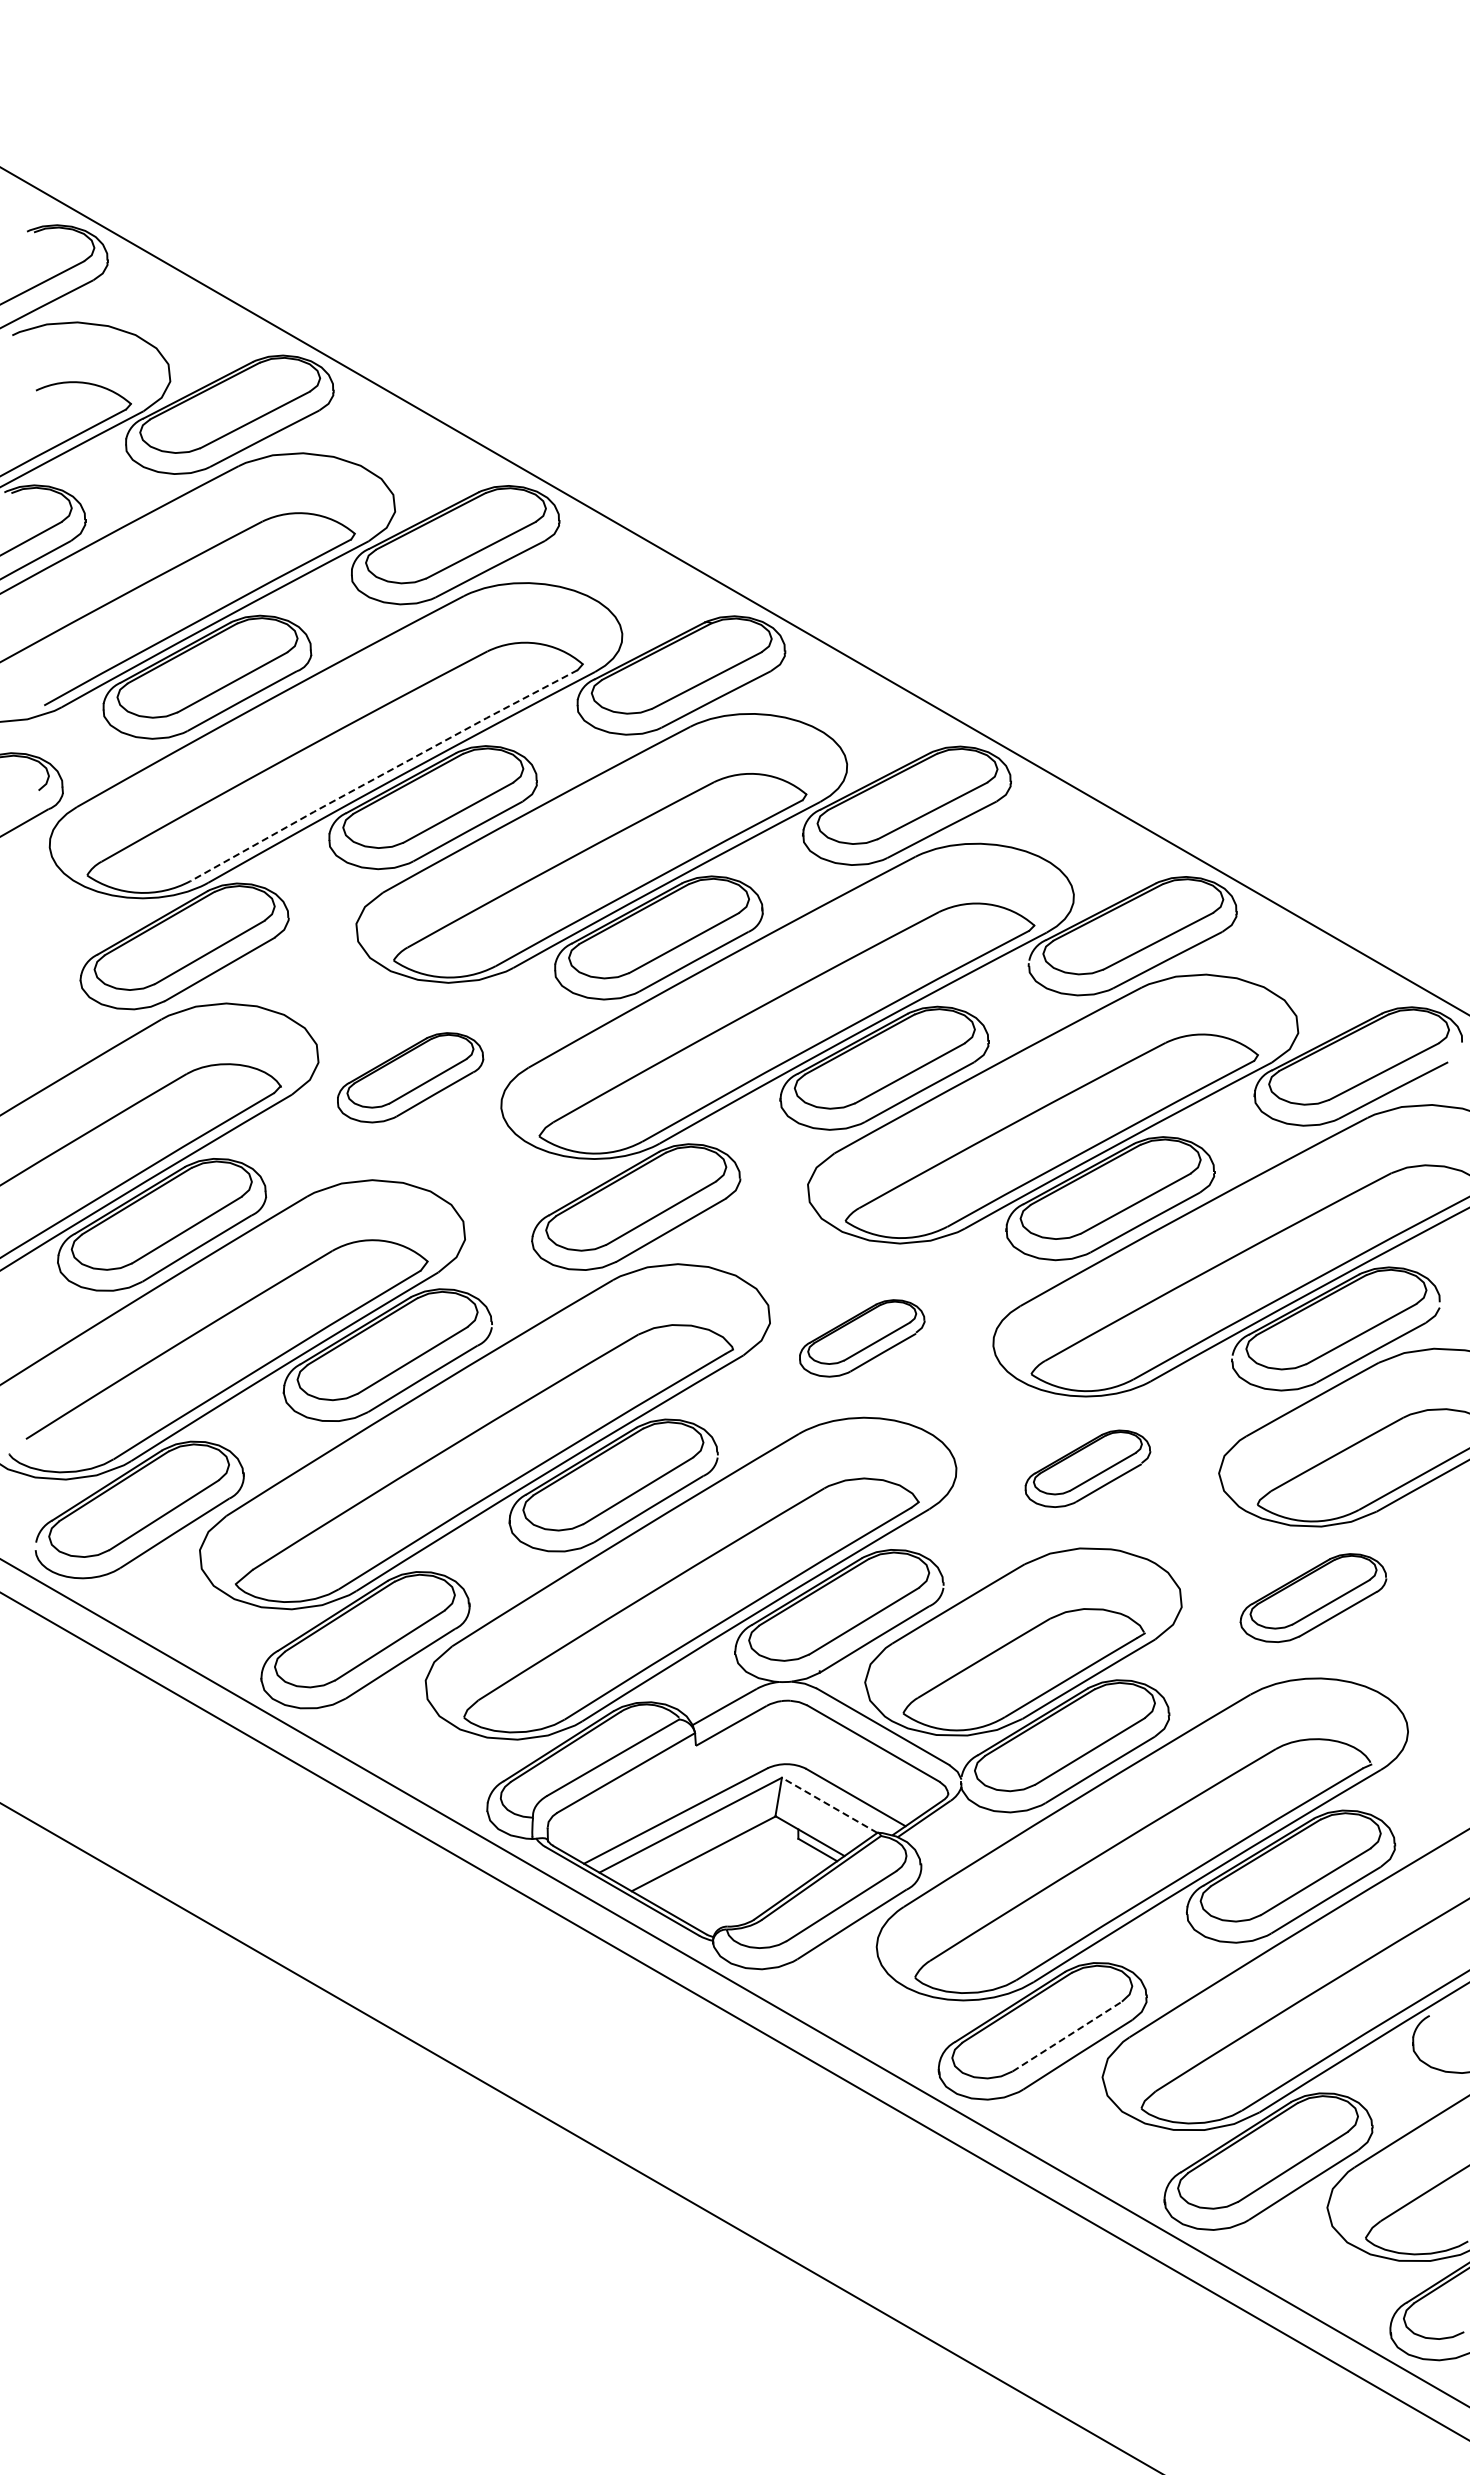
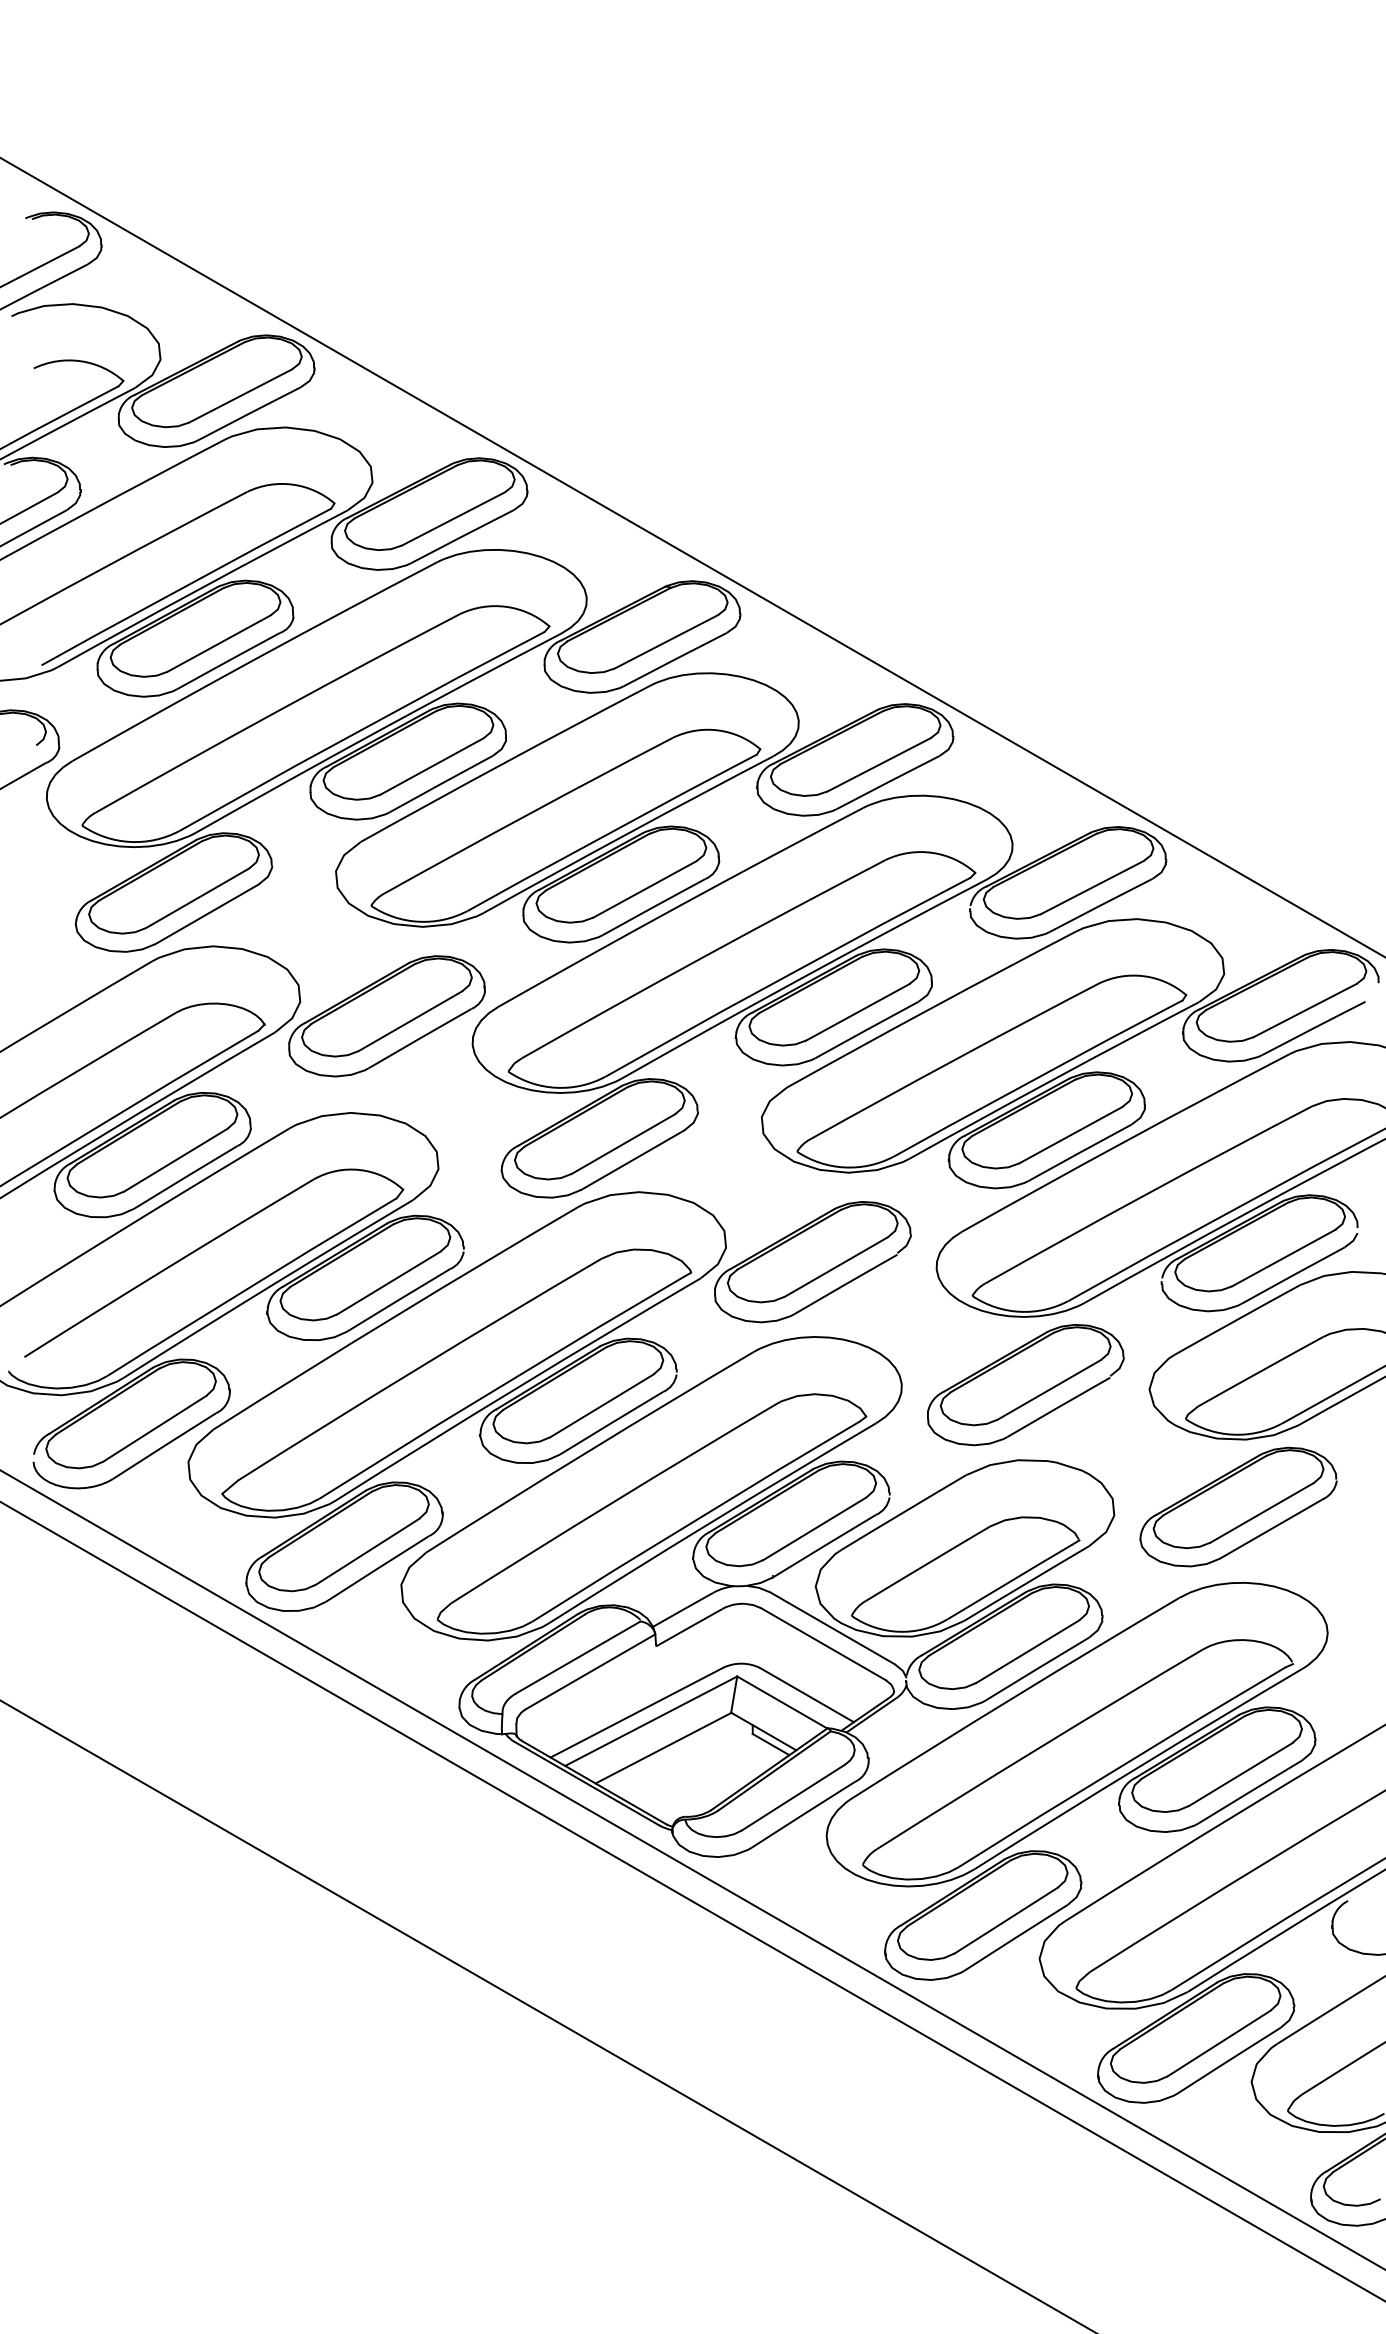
line: (383, 774) -> (361, 730), dashed -> solid
part: (410, 1077) -> (386, 1016), size x1.43
part: (862, 1338) -> (813, 1262), size x1.67
part: (1087, 1468) -> (1025, 1384), size x1.67
part: (1313, 1597) -> (1238, 1506), size x1.43
line: (829, 1805) -> (782, 1702), dashed -> solid
line: (1067, 2036) -> (1006, 1920), dashed -> solid

